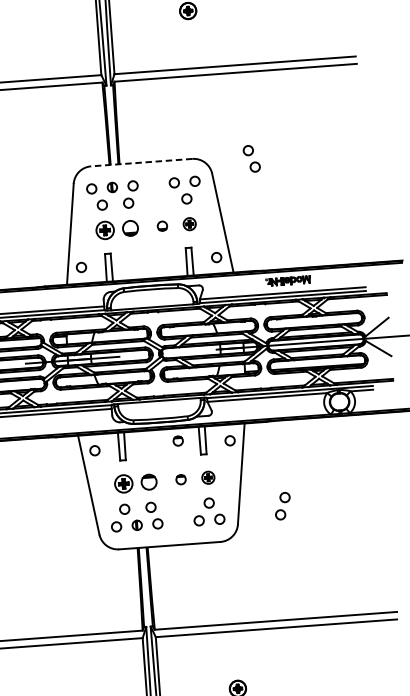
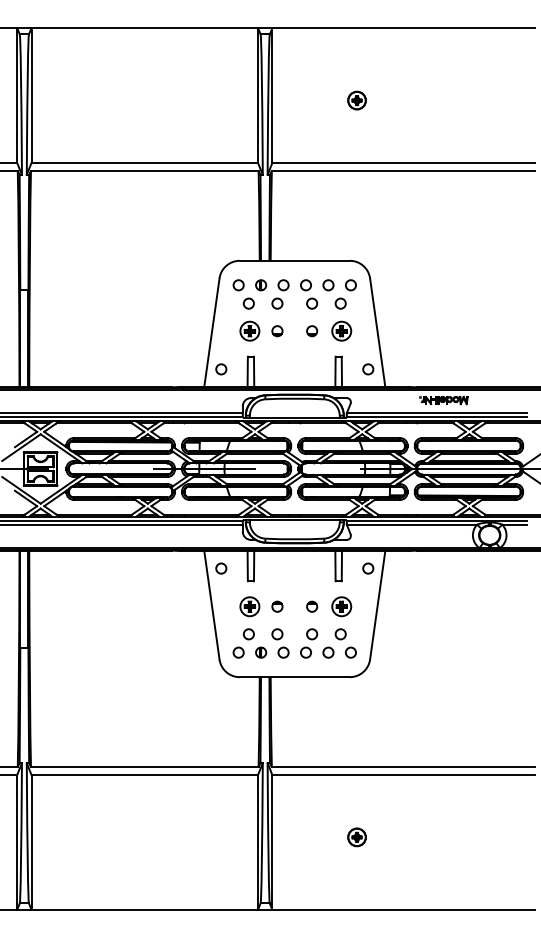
part: (252, 158) -> (309, 294), moved
line: (141, 162) -> (294, 260), dashed -> solid
part: (189, 223) -> (341, 330), size x1.43
part: (130, 228) -> (277, 331), size x0.62
part: (178, 440) -> (312, 564), removed
part: (208, 477) -> (341, 606), size x1.43
part: (149, 481) -> (277, 606), size x0.62
part: (283, 506) -> (309, 643), moved

